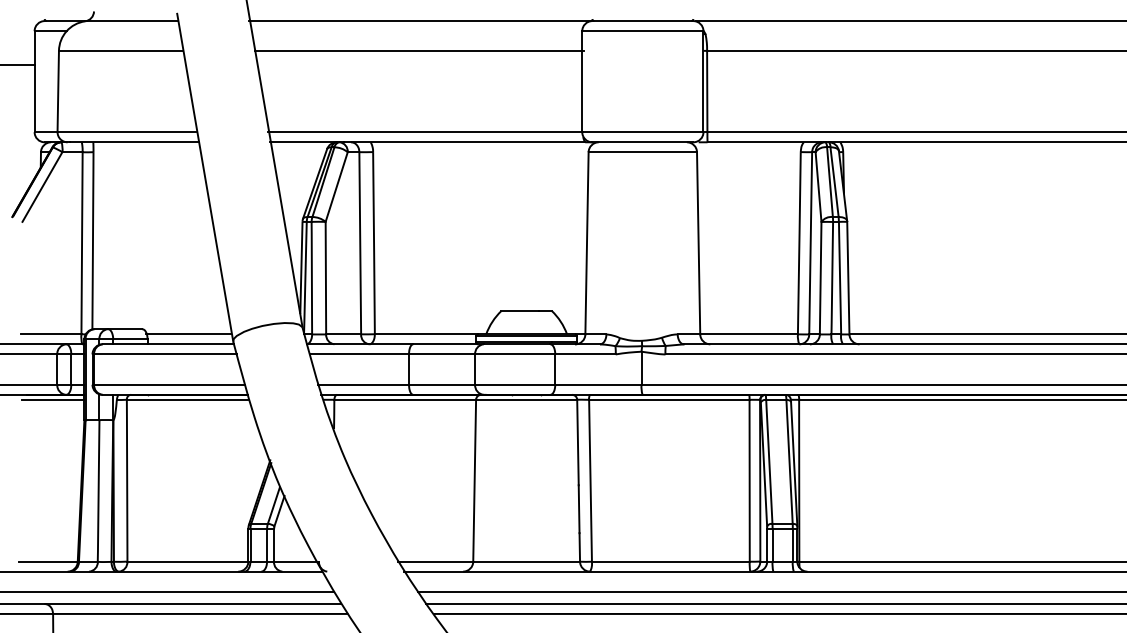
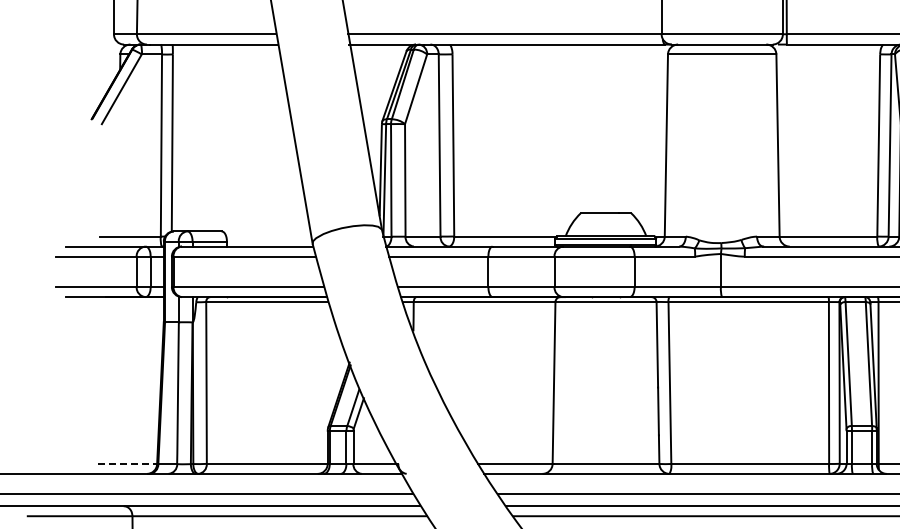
line: (188, 334) -> (267, 236), removed
line: (52, 399) -> (131, 301), removed
line: (48, 561) -> (127, 463), solid -> dashed

